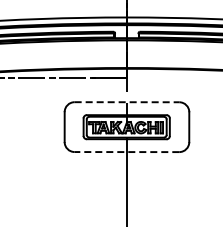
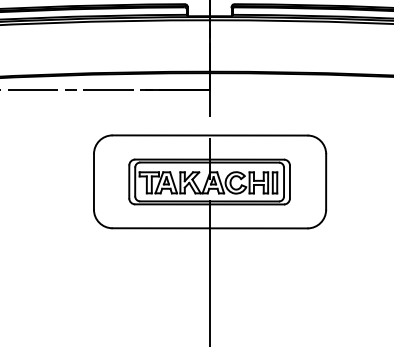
line: (127, 102) -> (211, 135), dashed -> solid
line: (126, 152) -> (209, 229), dashed -> solid

